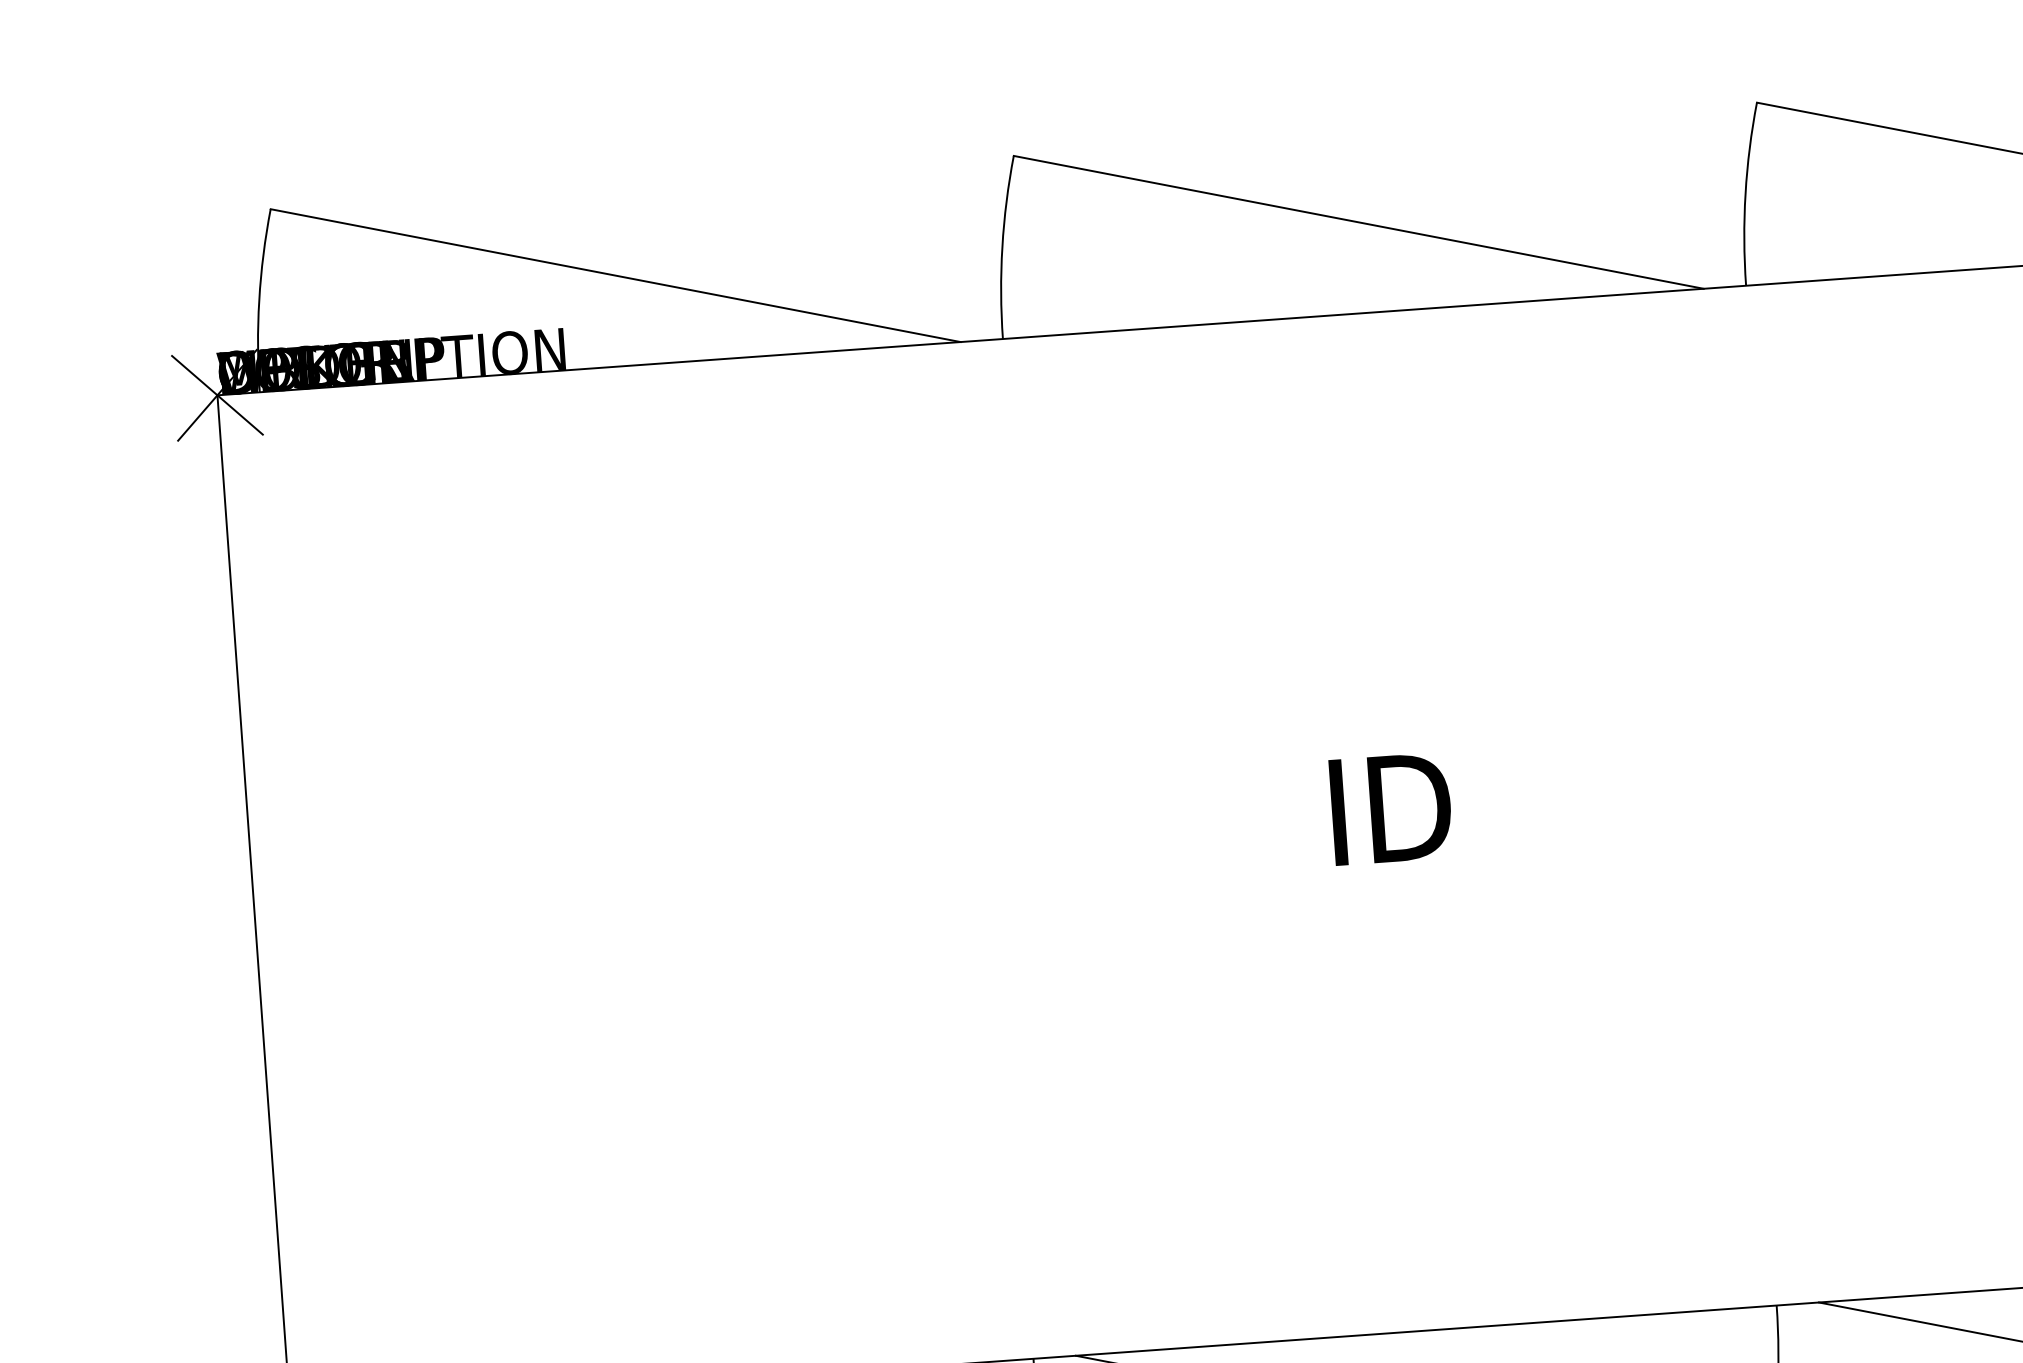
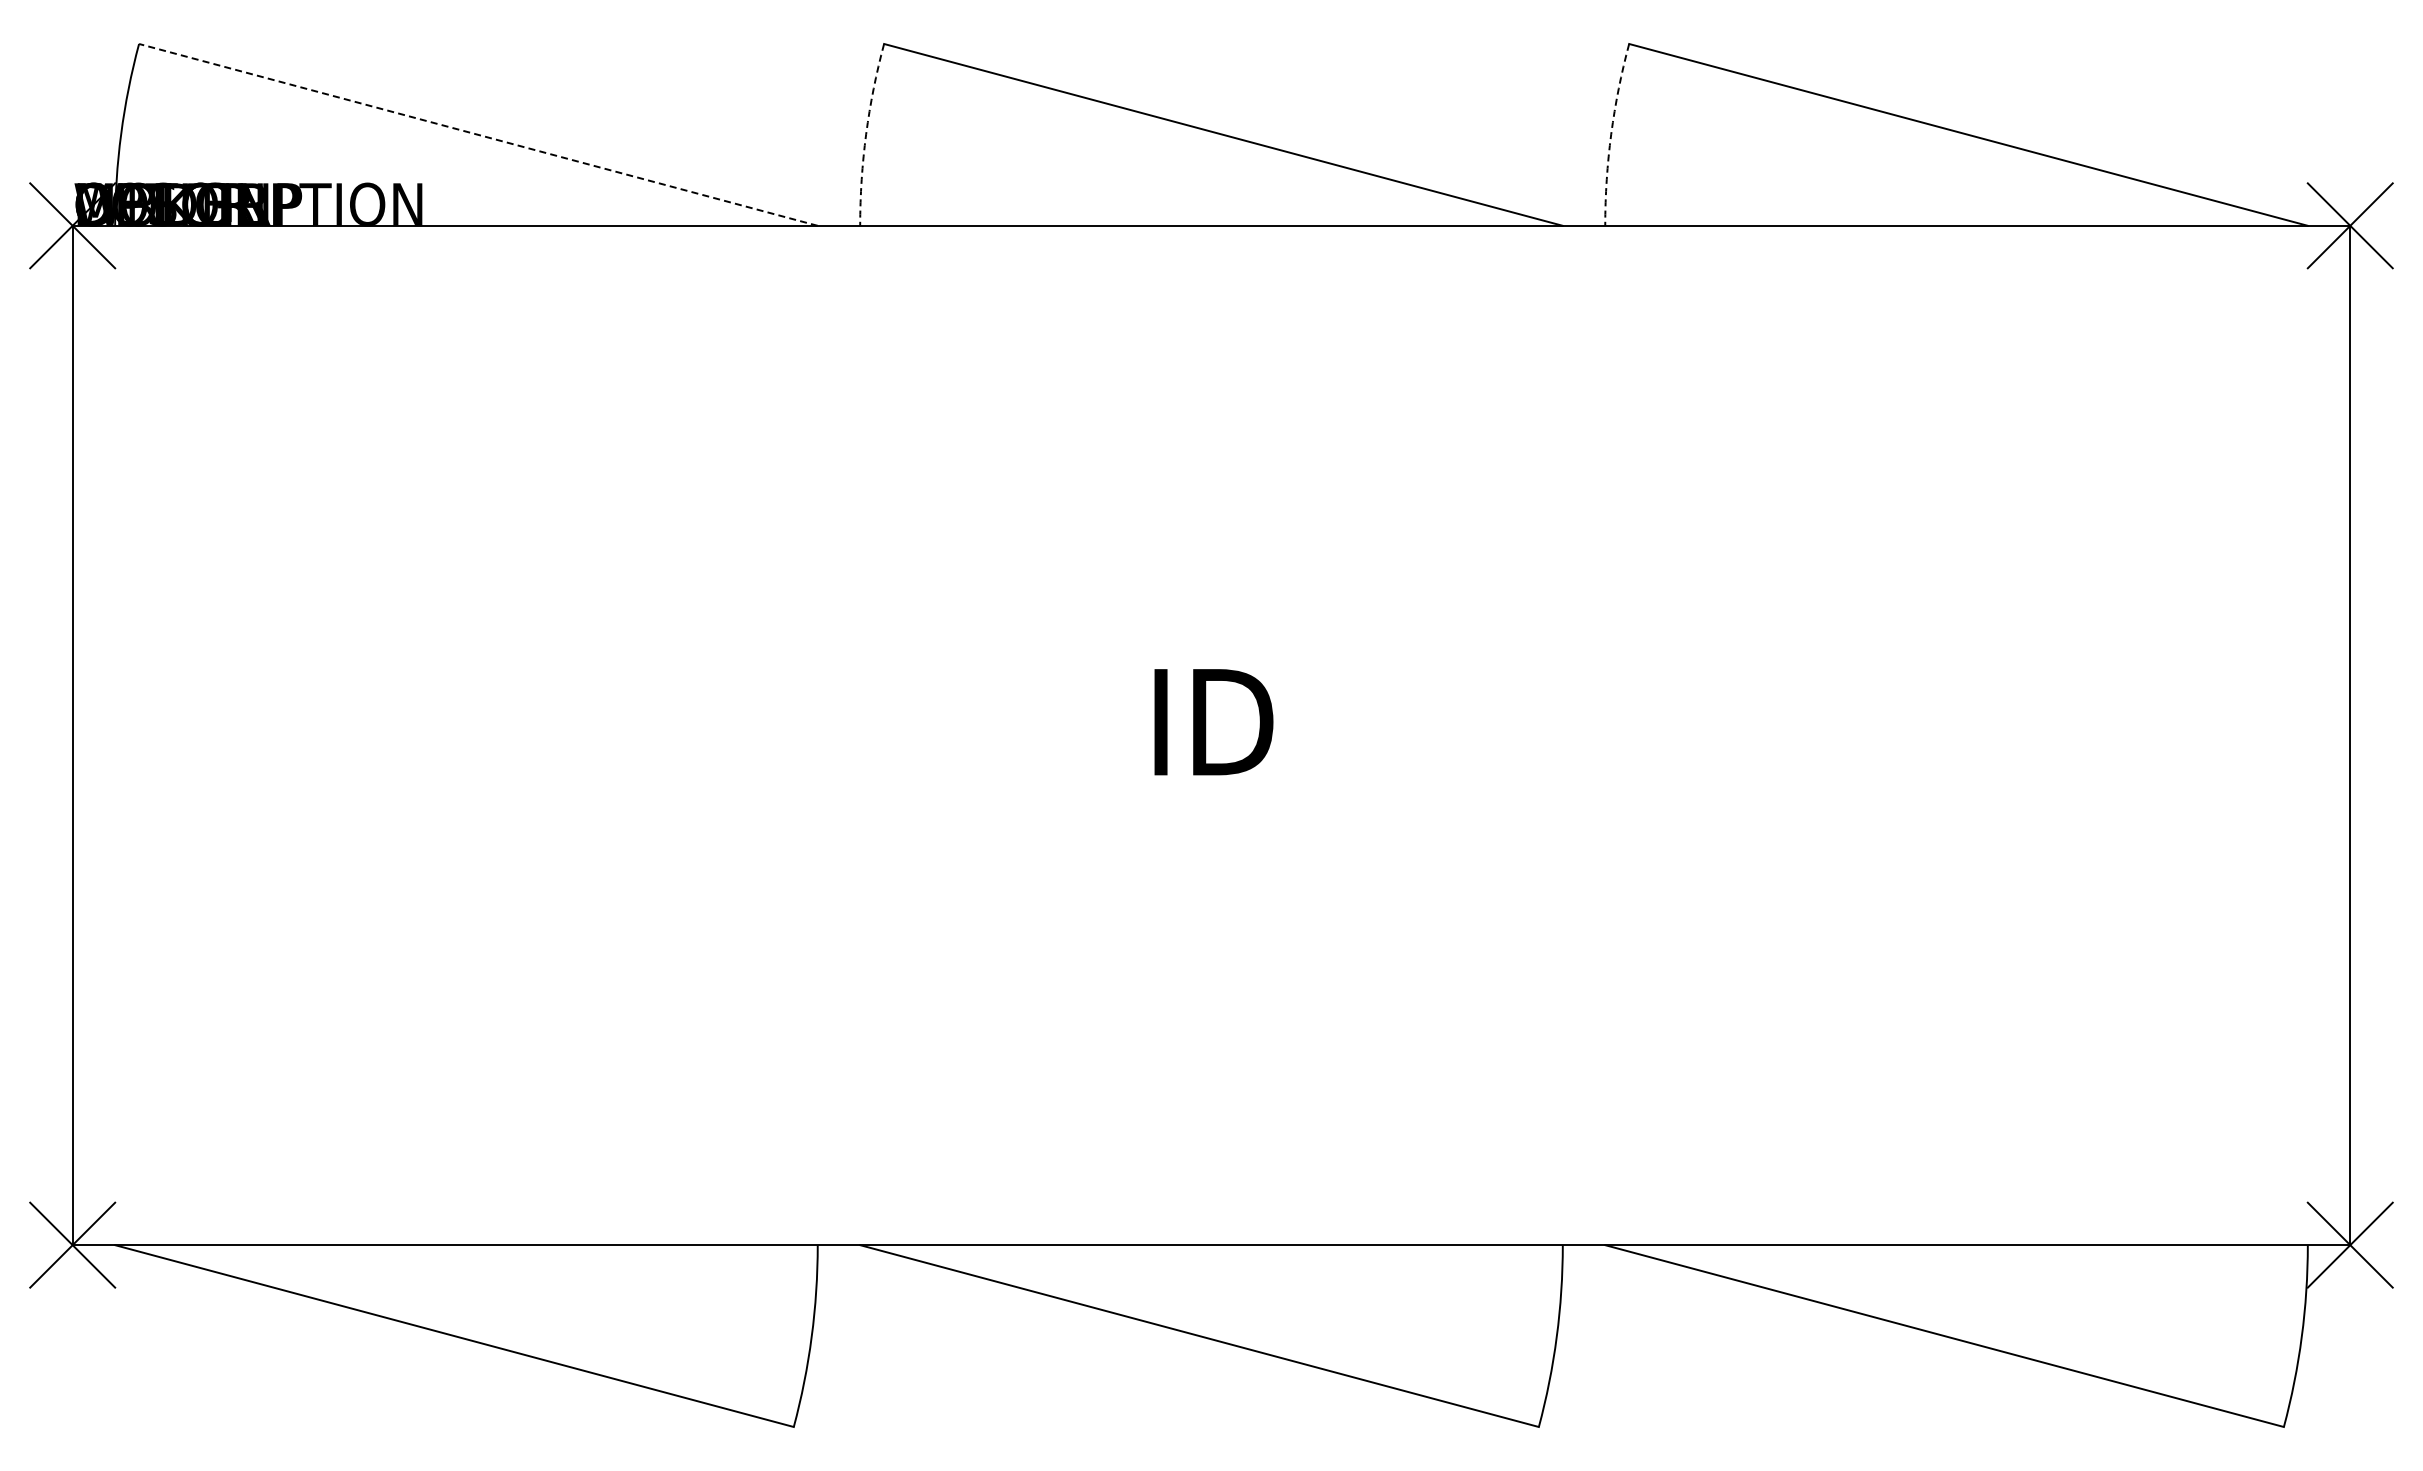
arc: (1745, 194) -> (1611, 134), solid -> dashed
arc: (1002, 247) -> (866, 134), solid -> dashed
line: (614, 275) -> (477, 134), solid -> dashed

